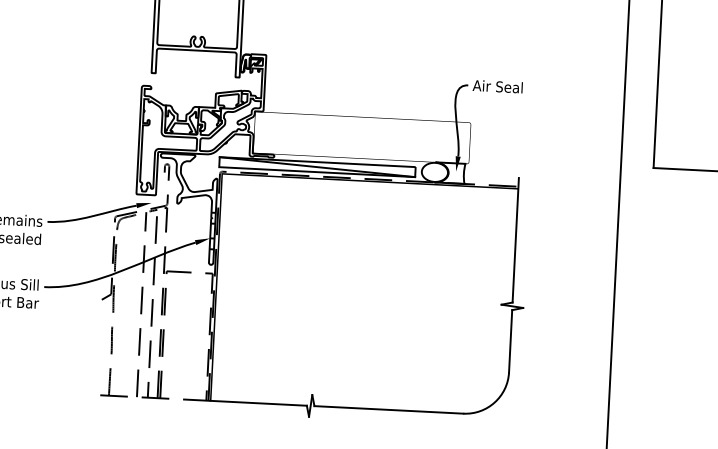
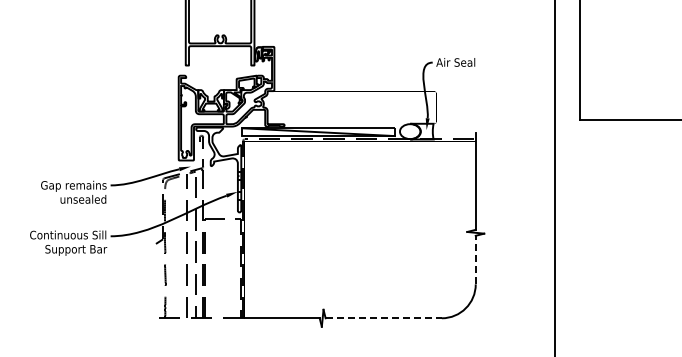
line: (510, 340) -> (475, 259), solid -> dashed
line: (389, 410) -> (384, 318), solid -> dashed

